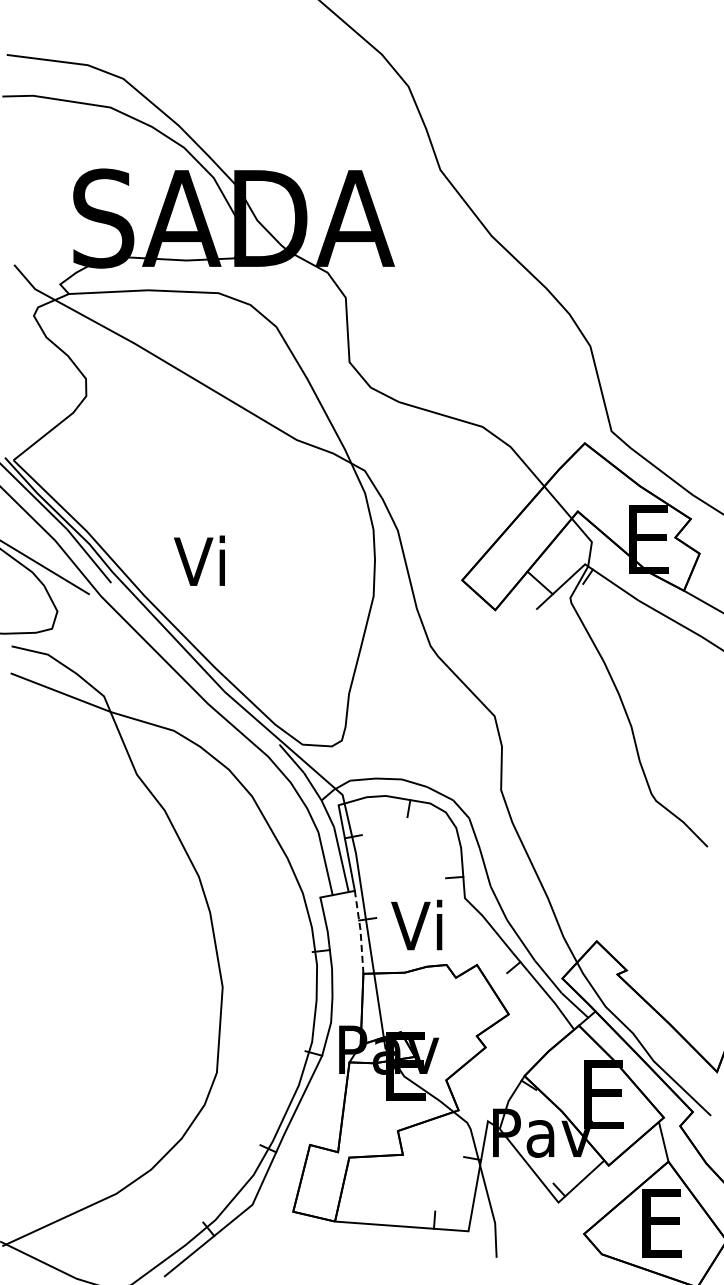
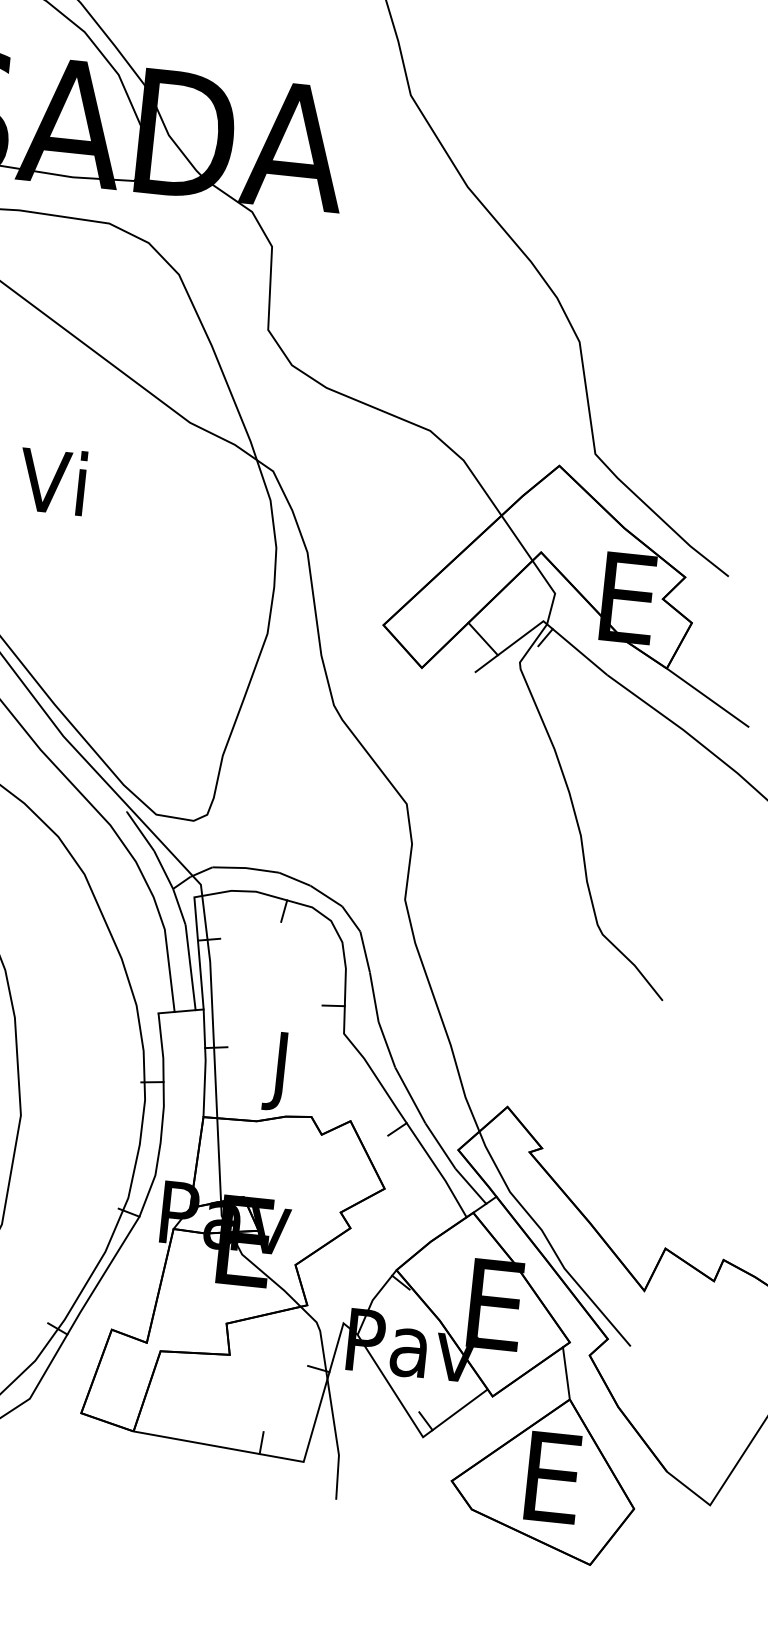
text: (199, 560) -> (52, 480), moved
line: (360, 931) -> (205, 1062), dashed -> solid
text: (416, 931) -> (277, 1069), Vi -> J

